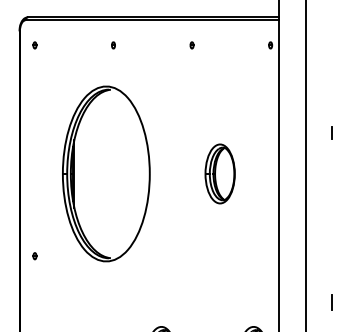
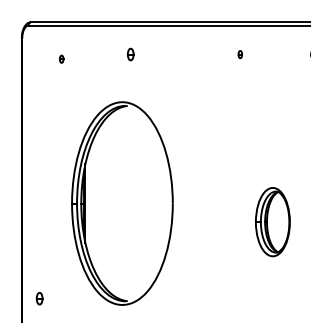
part: (34, 45) -> (61, 59), moved
part: (113, 45) -> (130, 54), size x1.6
part: (191, 45) -> (239, 54), moved
part: (219, 173) -> (272, 221), moved
part: (34, 256) -> (39, 299), size x1.6

